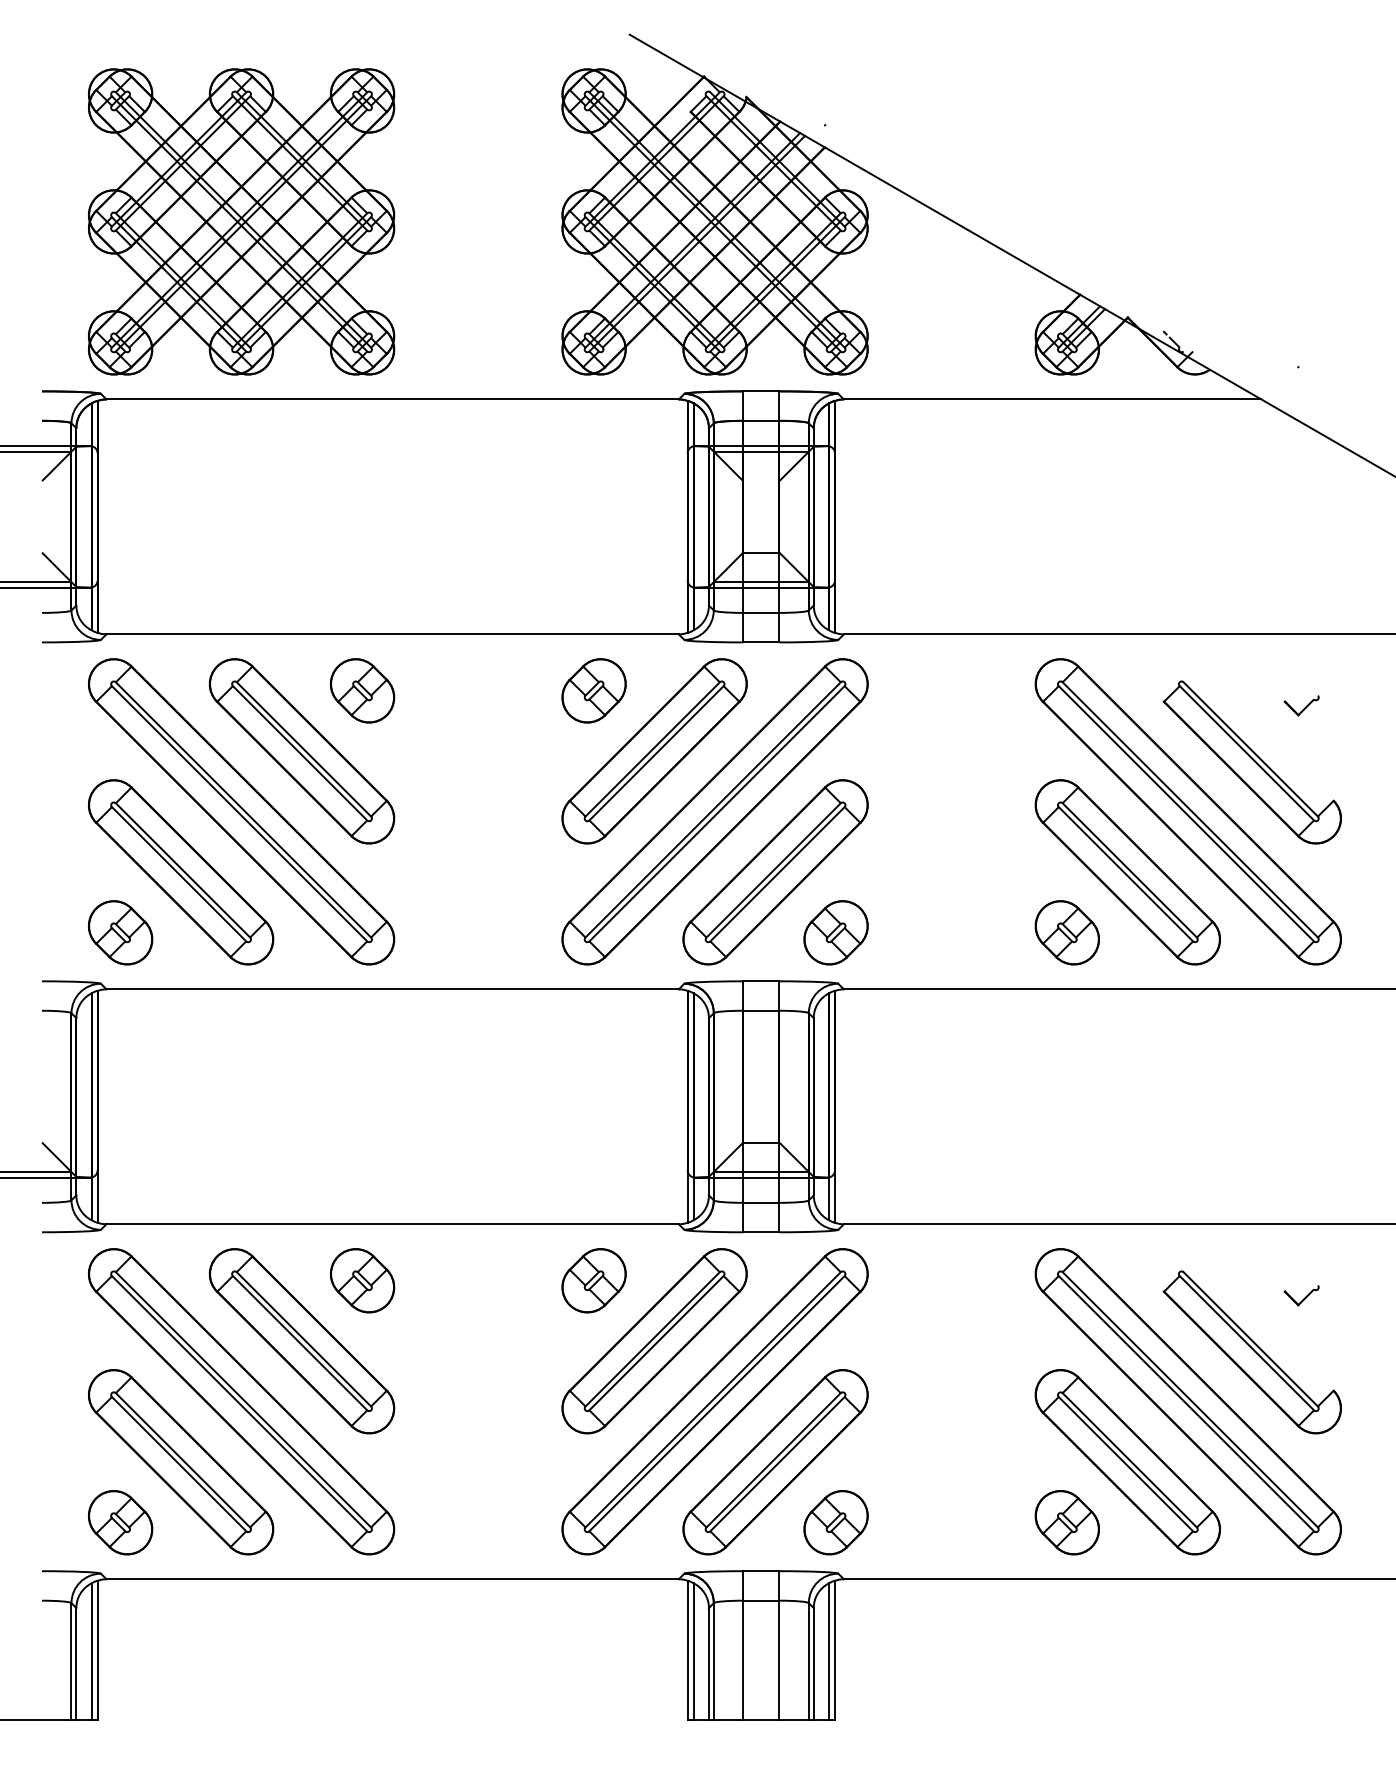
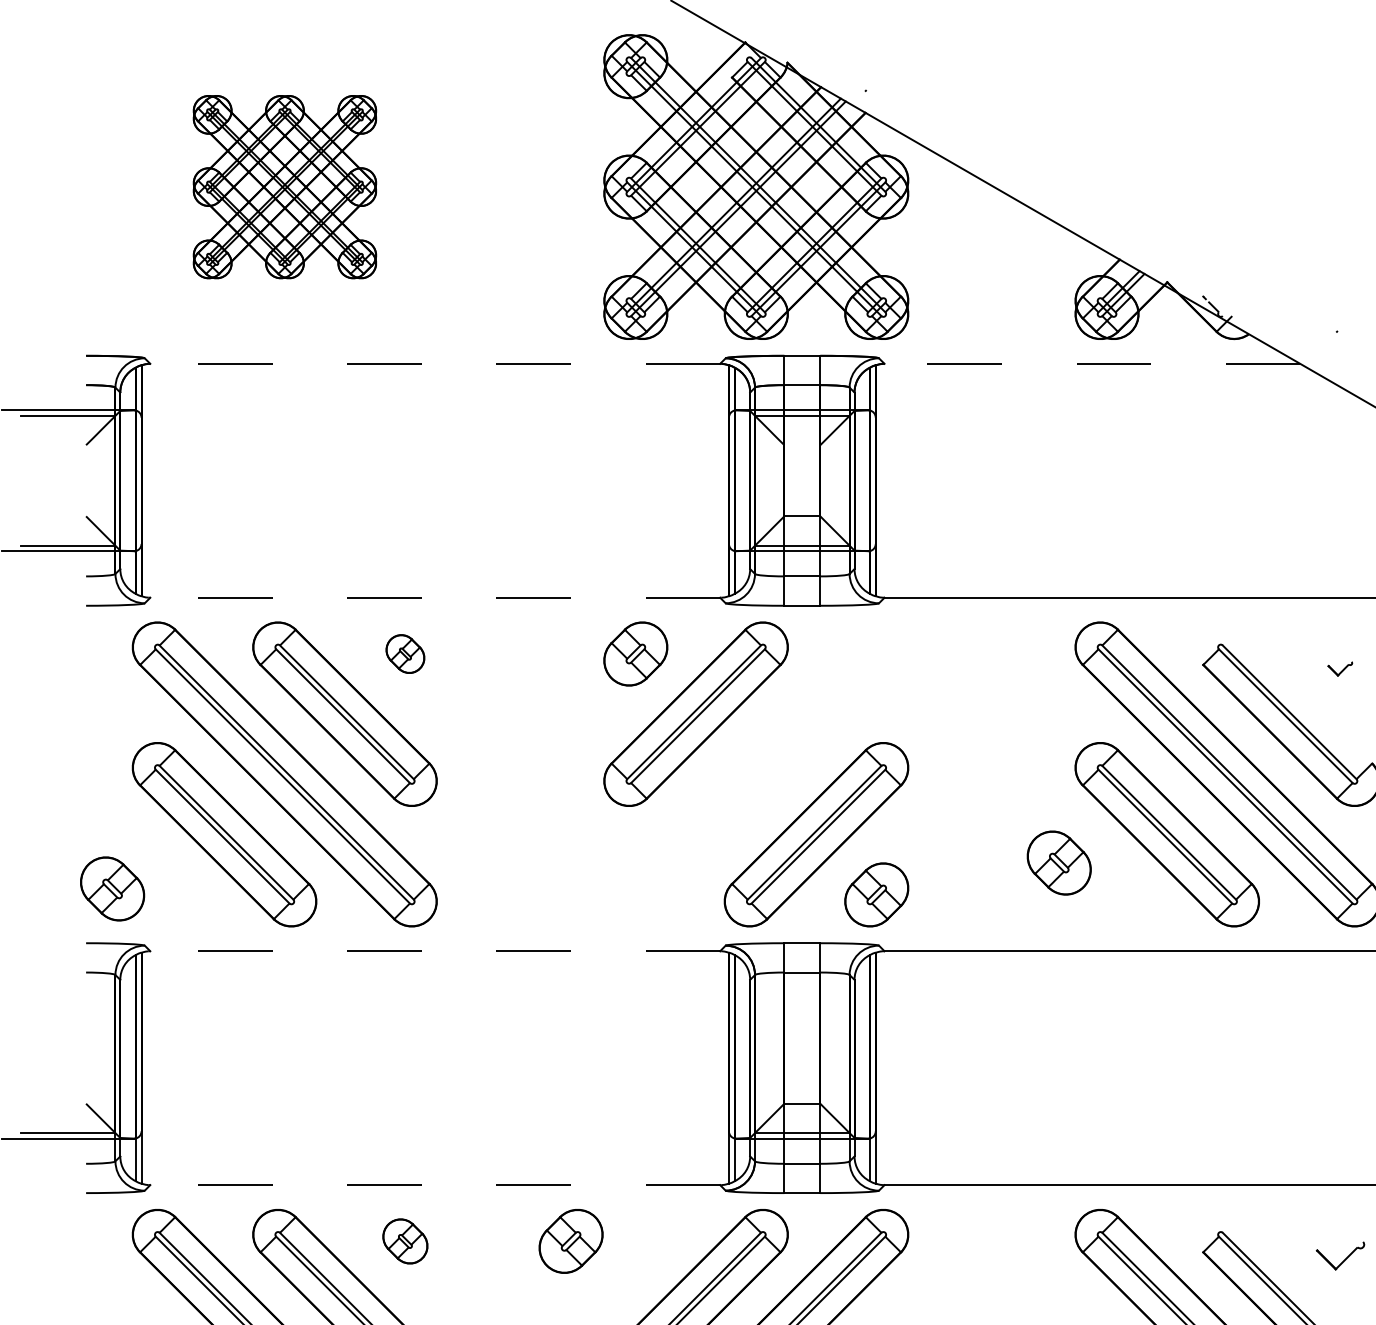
part: (241, 221) -> (284, 186), size x0.6
line: (392, 399) -> (435, 363), solid -> dashed
line: (1052, 399) -> (1092, 363), solid -> dashed
line: (392, 634) -> (435, 597), solid -> dashed
part: (362, 690) -> (405, 653), size x0.6
part: (1301, 705) -> (1340, 668), size x0.7
part: (714, 811) -> (755, 774), removed
part: (120, 932) -> (112, 888), moved
part: (1066, 932) -> (1058, 862), moved
line: (392, 989) -> (435, 951), solid -> dashed
line: (392, 1224) -> (435, 1185), solid -> dashed
part: (362, 1280) -> (405, 1241), size x0.7
part: (593, 1280) -> (570, 1241), moved
part: (1301, 1295) -> (1340, 1256), size x1.4

